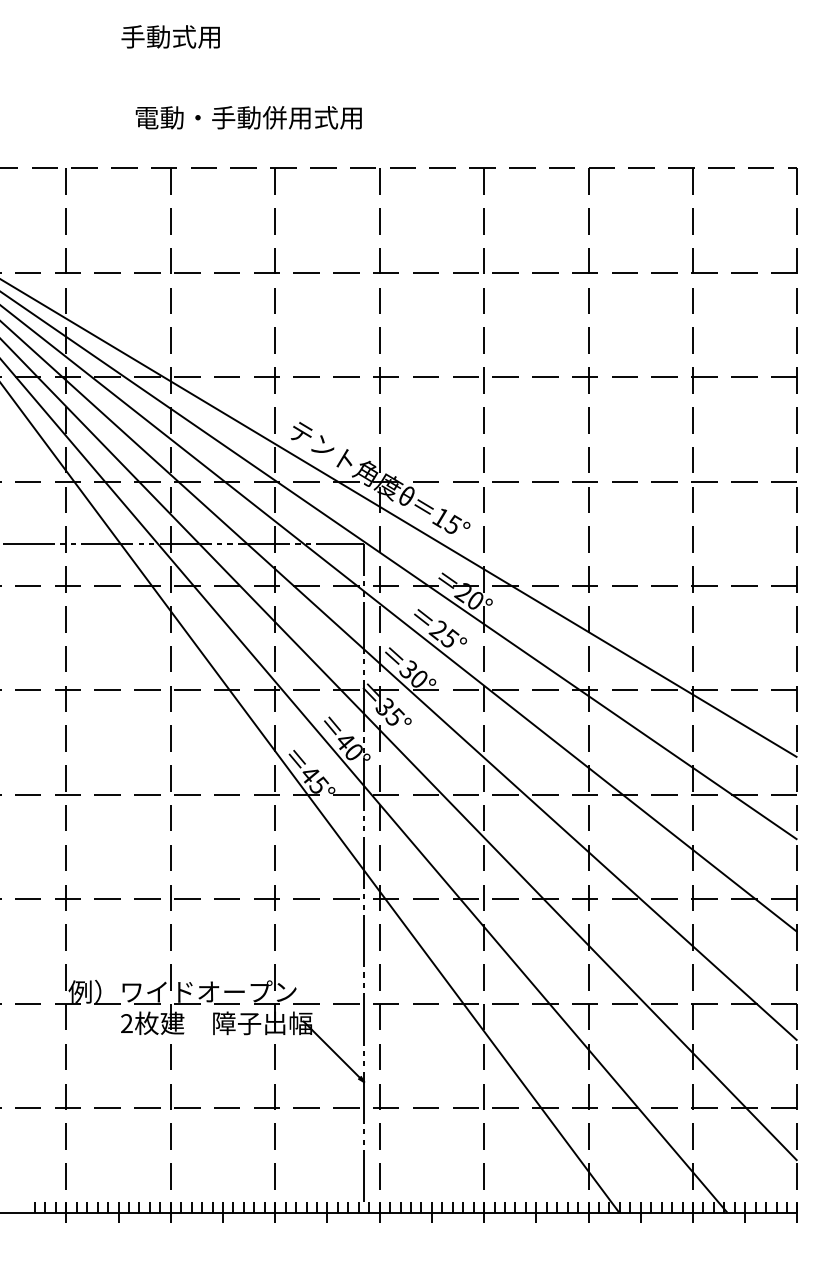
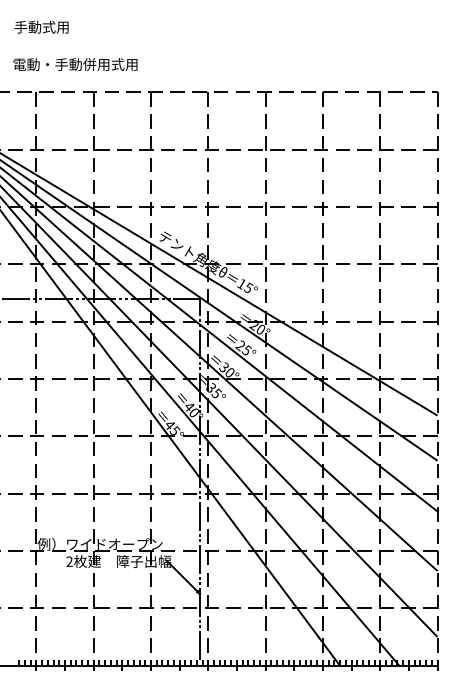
text: (170, 35) -> (41, 26), moved
text: (248, 117) -> (75, 64), moved

